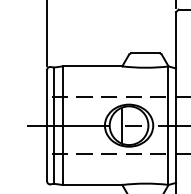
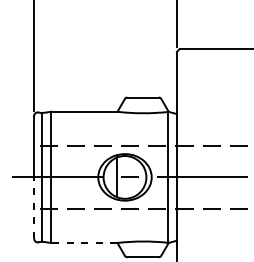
line: (47, 153) -> (34, 208), solid -> dashed
line: (91, 185) -> (83, 243), solid -> dashed

